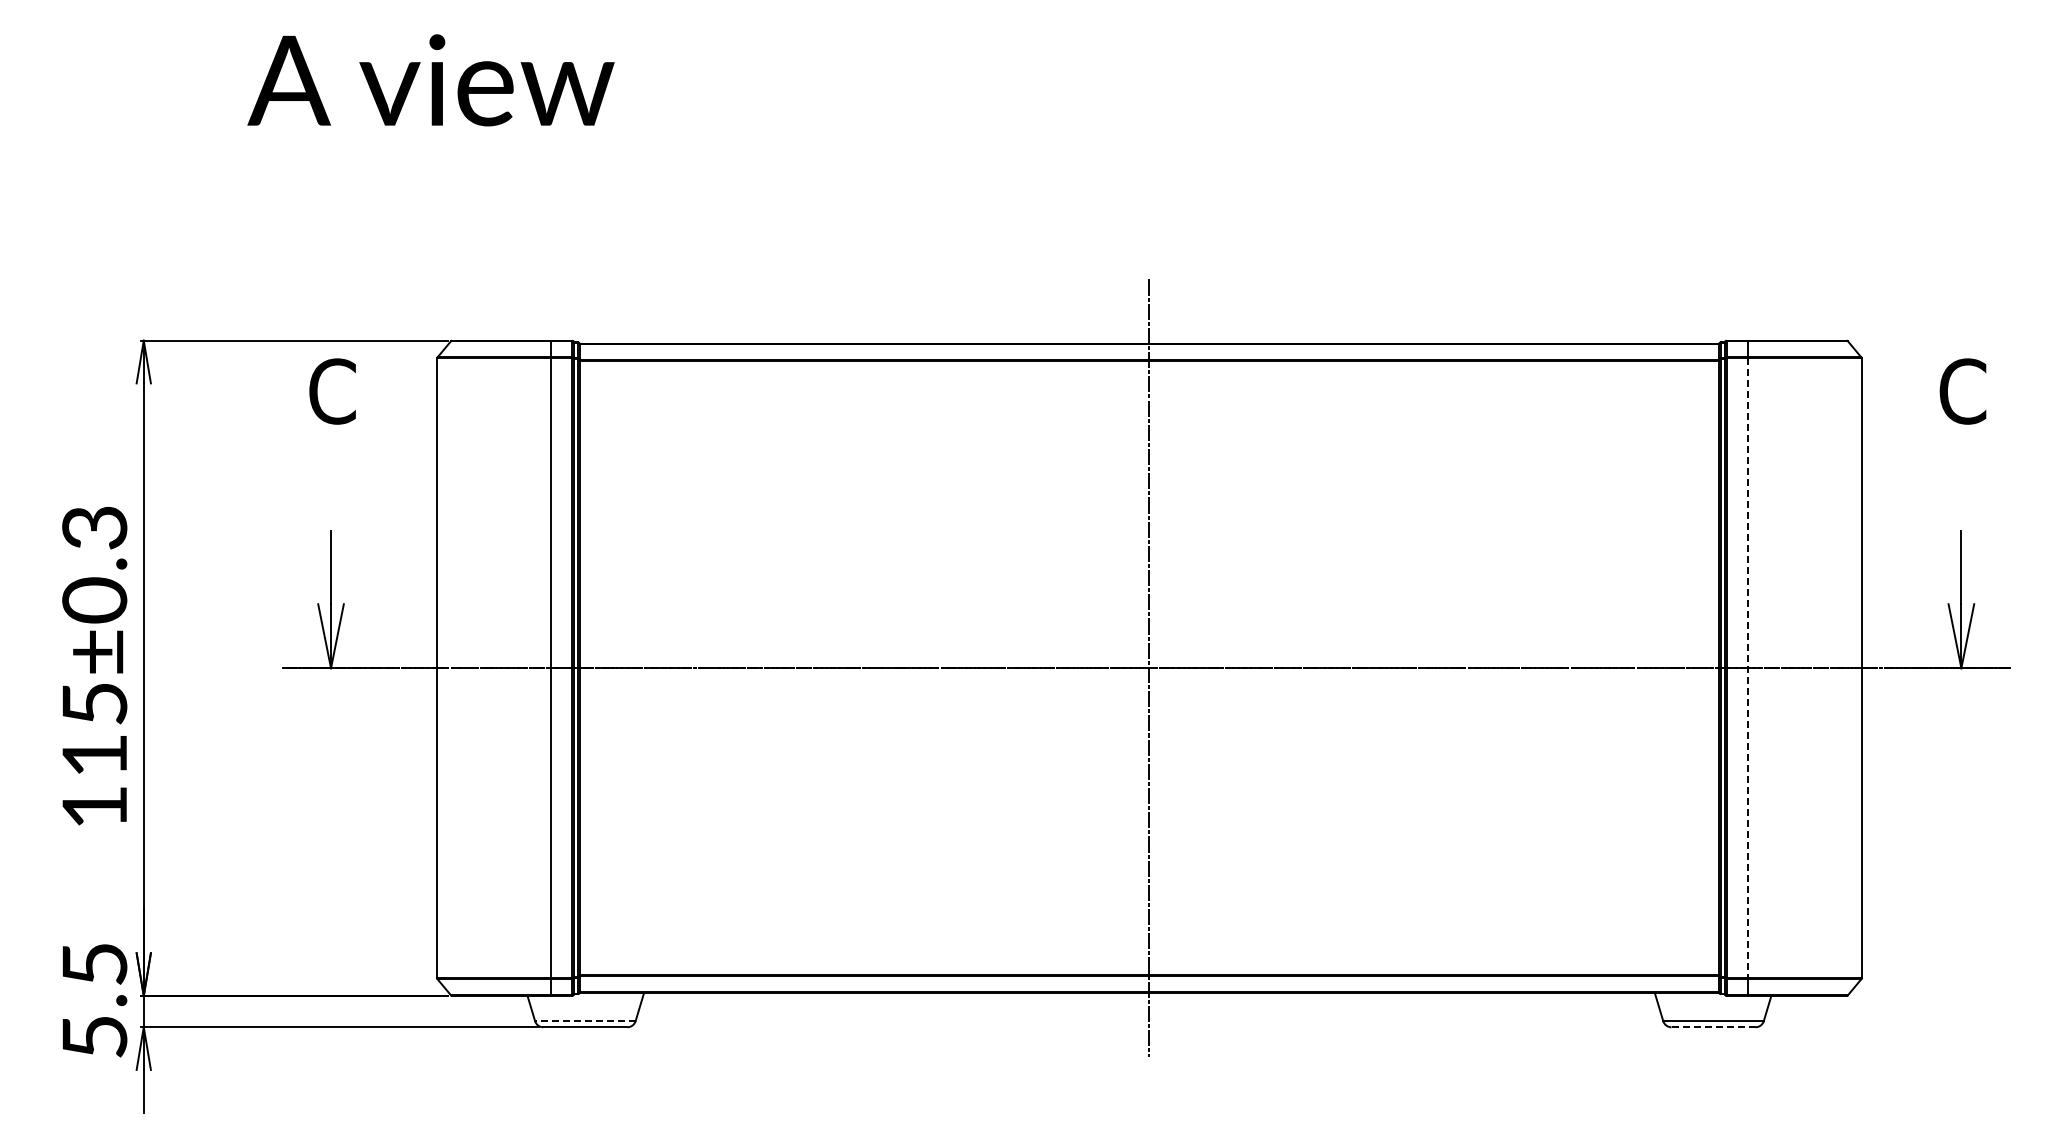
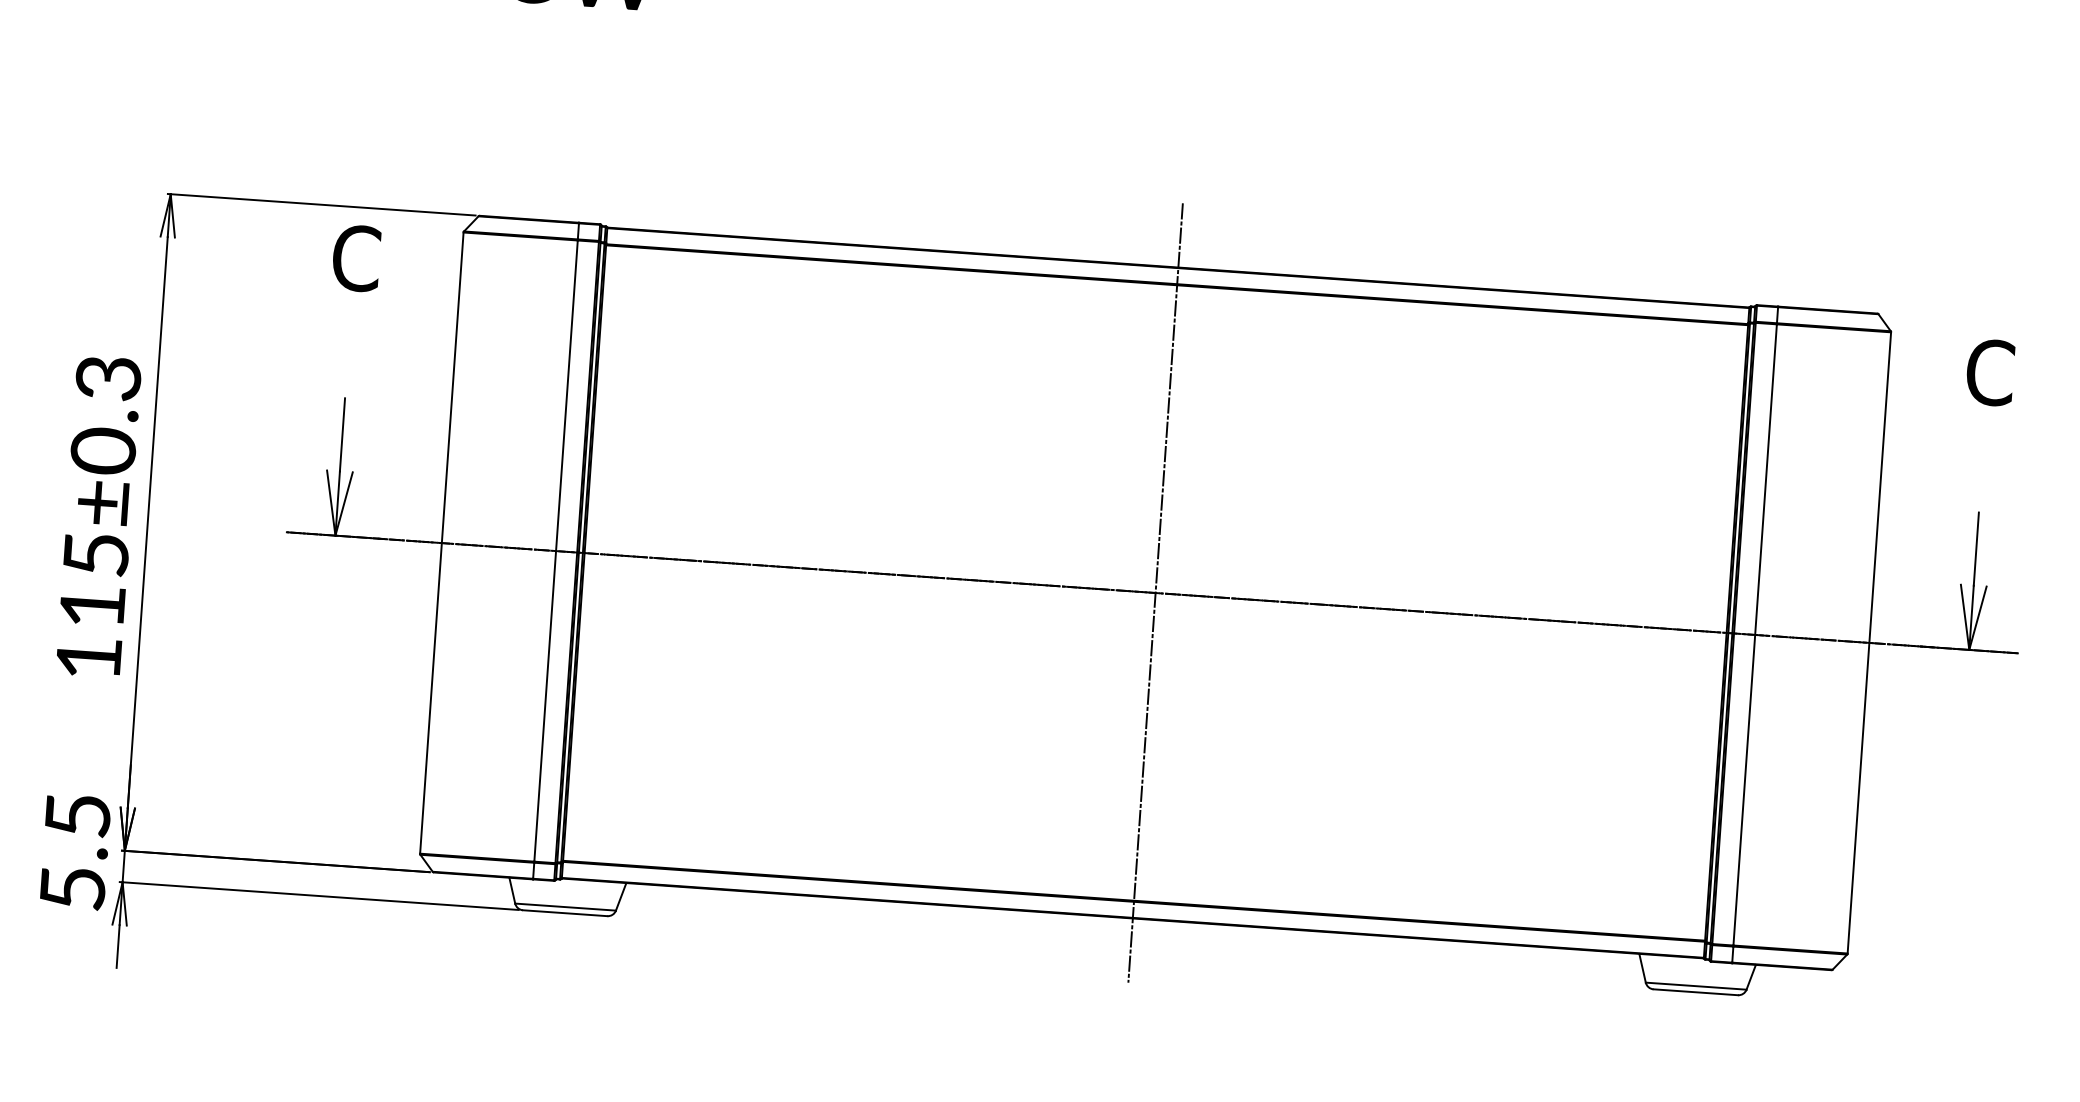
line: (1747, 668) -> (1754, 635), dashed -> solid
line: (584, 1021) -> (564, 907), dashed -> solid
line: (1713, 1027) -> (1695, 992), dashed -> solid

